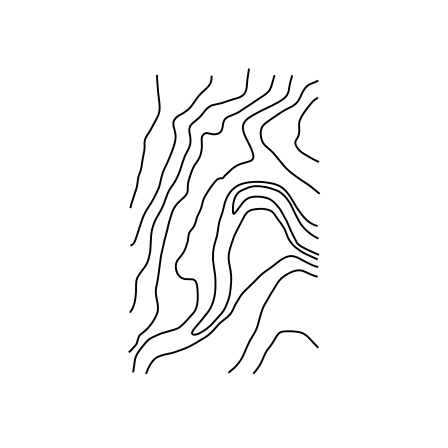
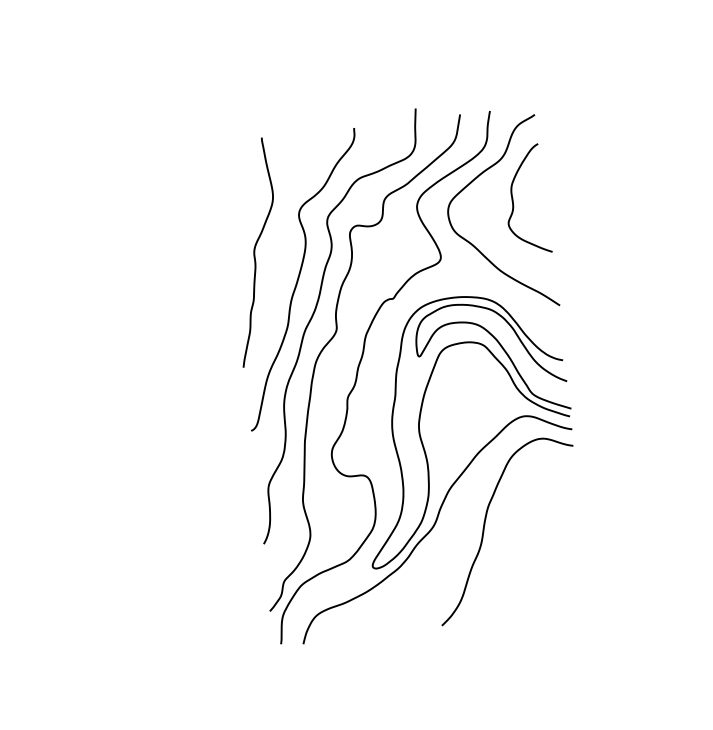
curve: (273, 343) -> (512, 567), removed

